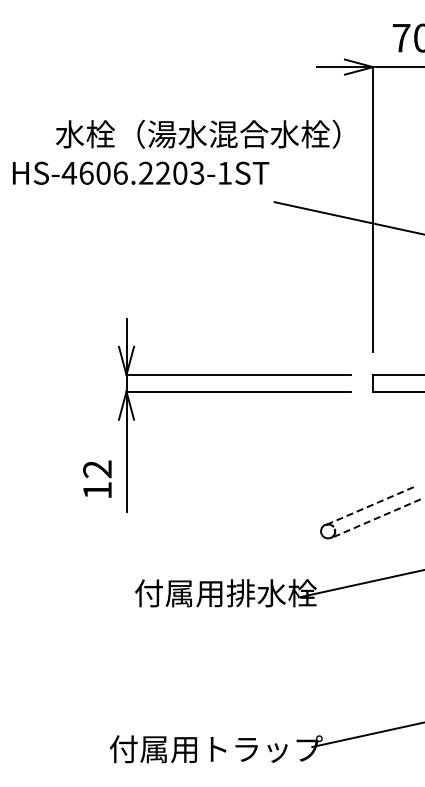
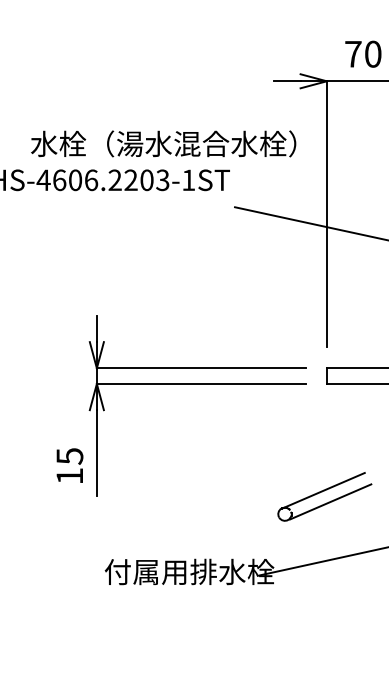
text: (97, 469) -> (69, 456), 12 -> 15
line: (370, 505) -> (324, 490), dashed -> solid
line: (376, 518) -> (330, 502), dashed -> solid

